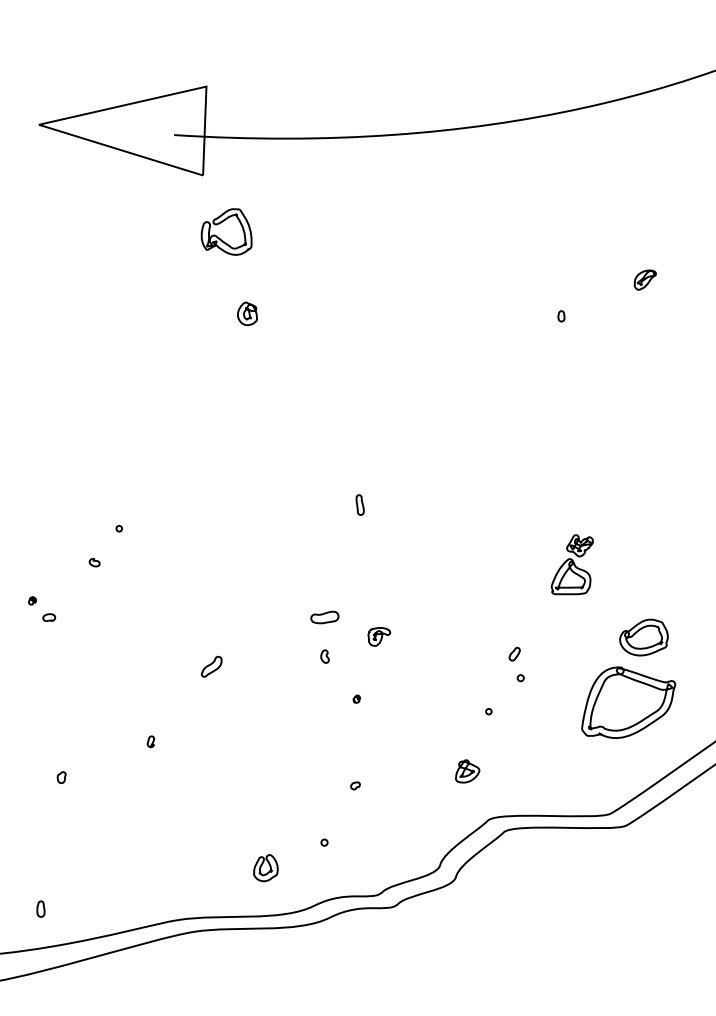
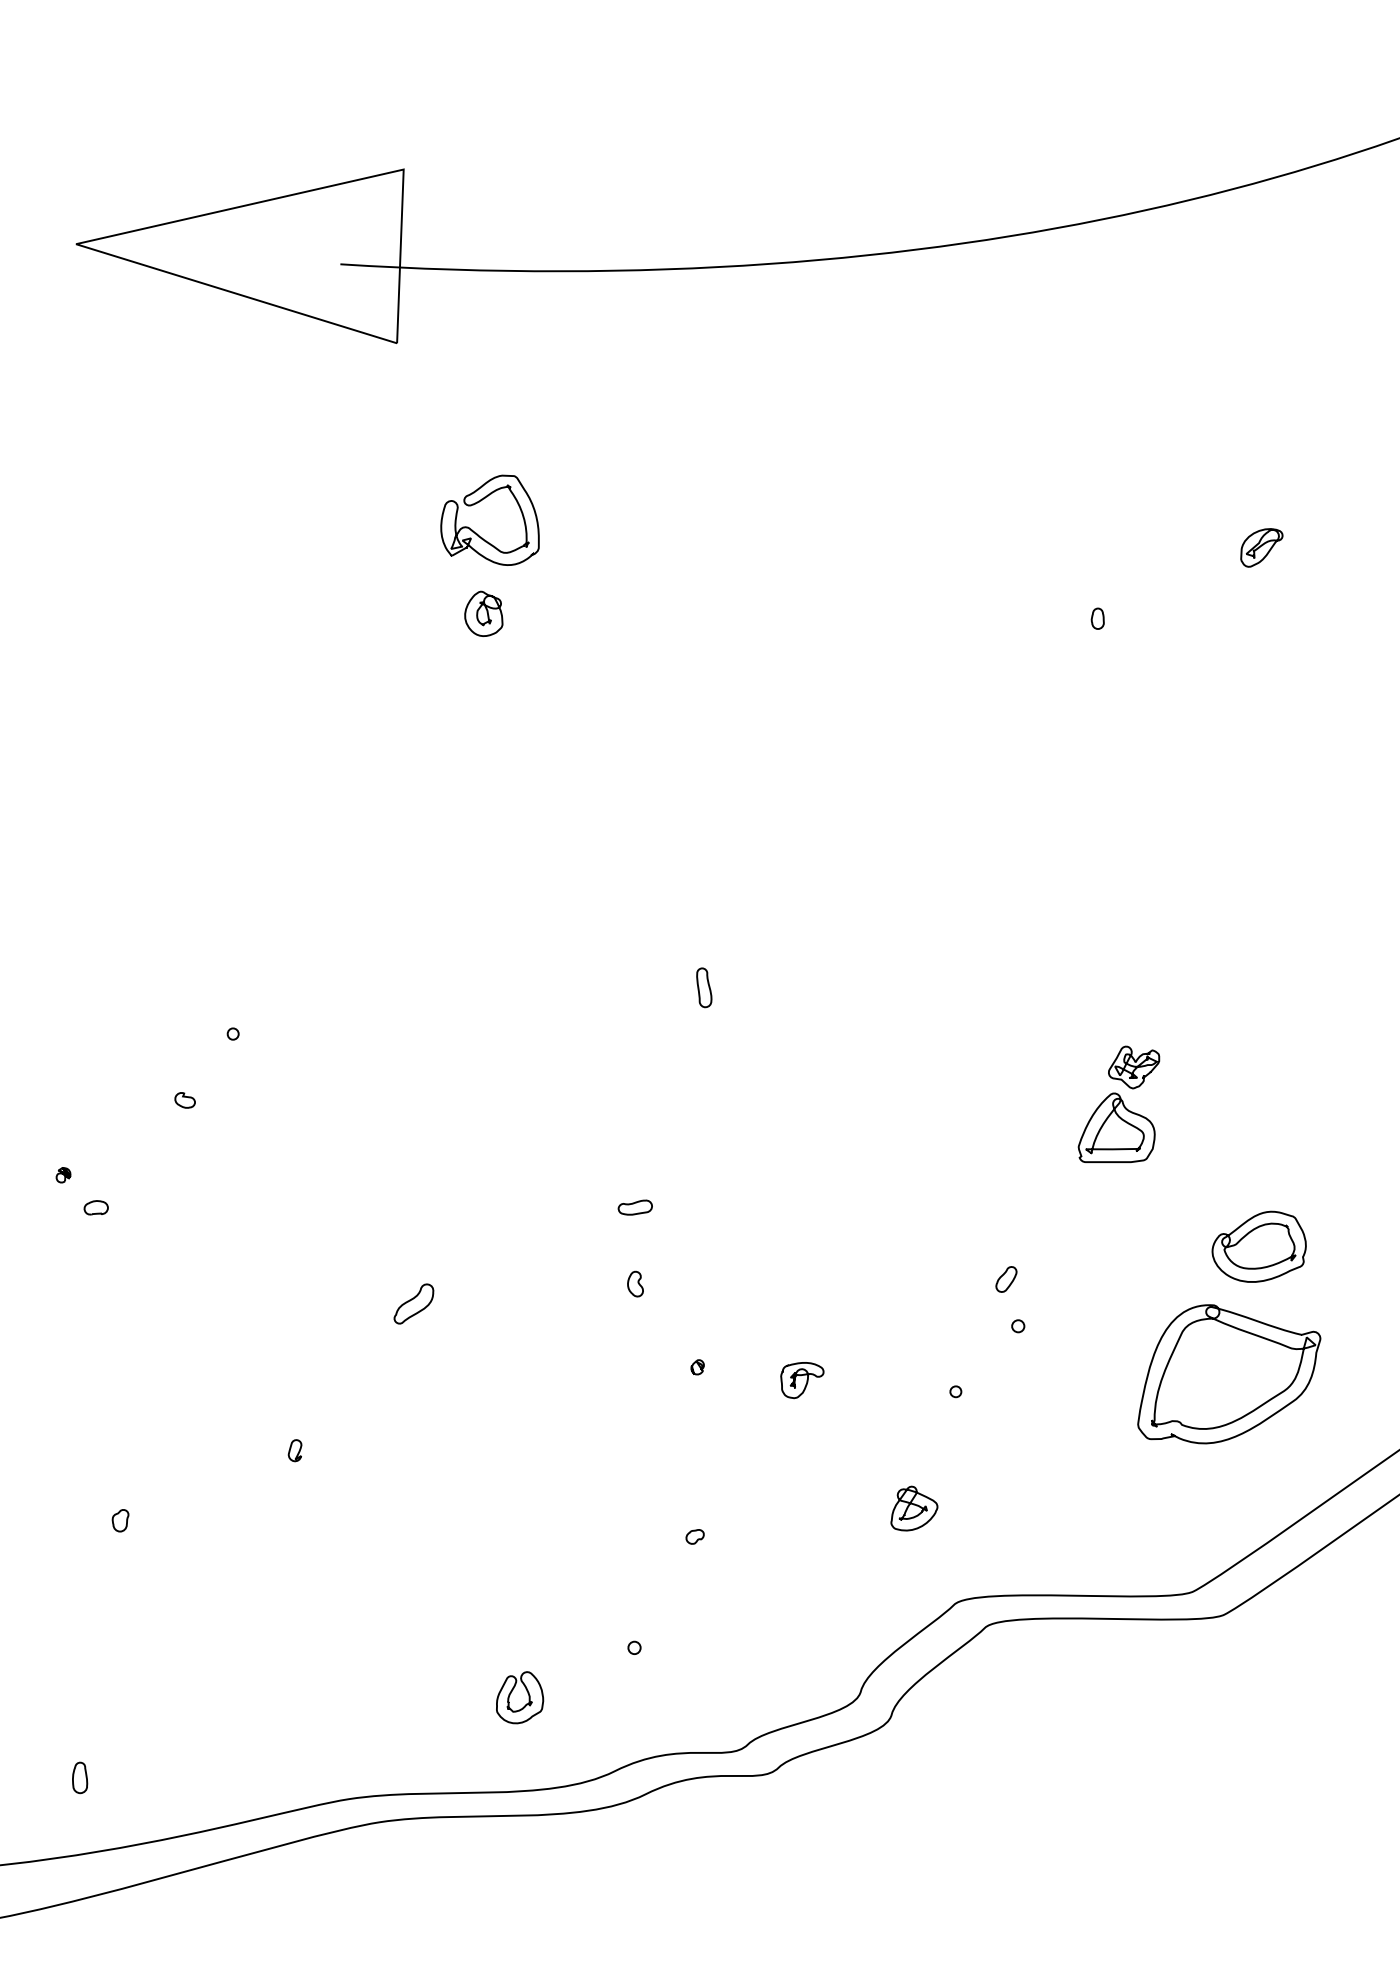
part: (219, 237) -> (476, 531), moved
part: (324, 617) -> (634, 1207), size x0.62
part: (379, 636) -> (802, 1379), moved

